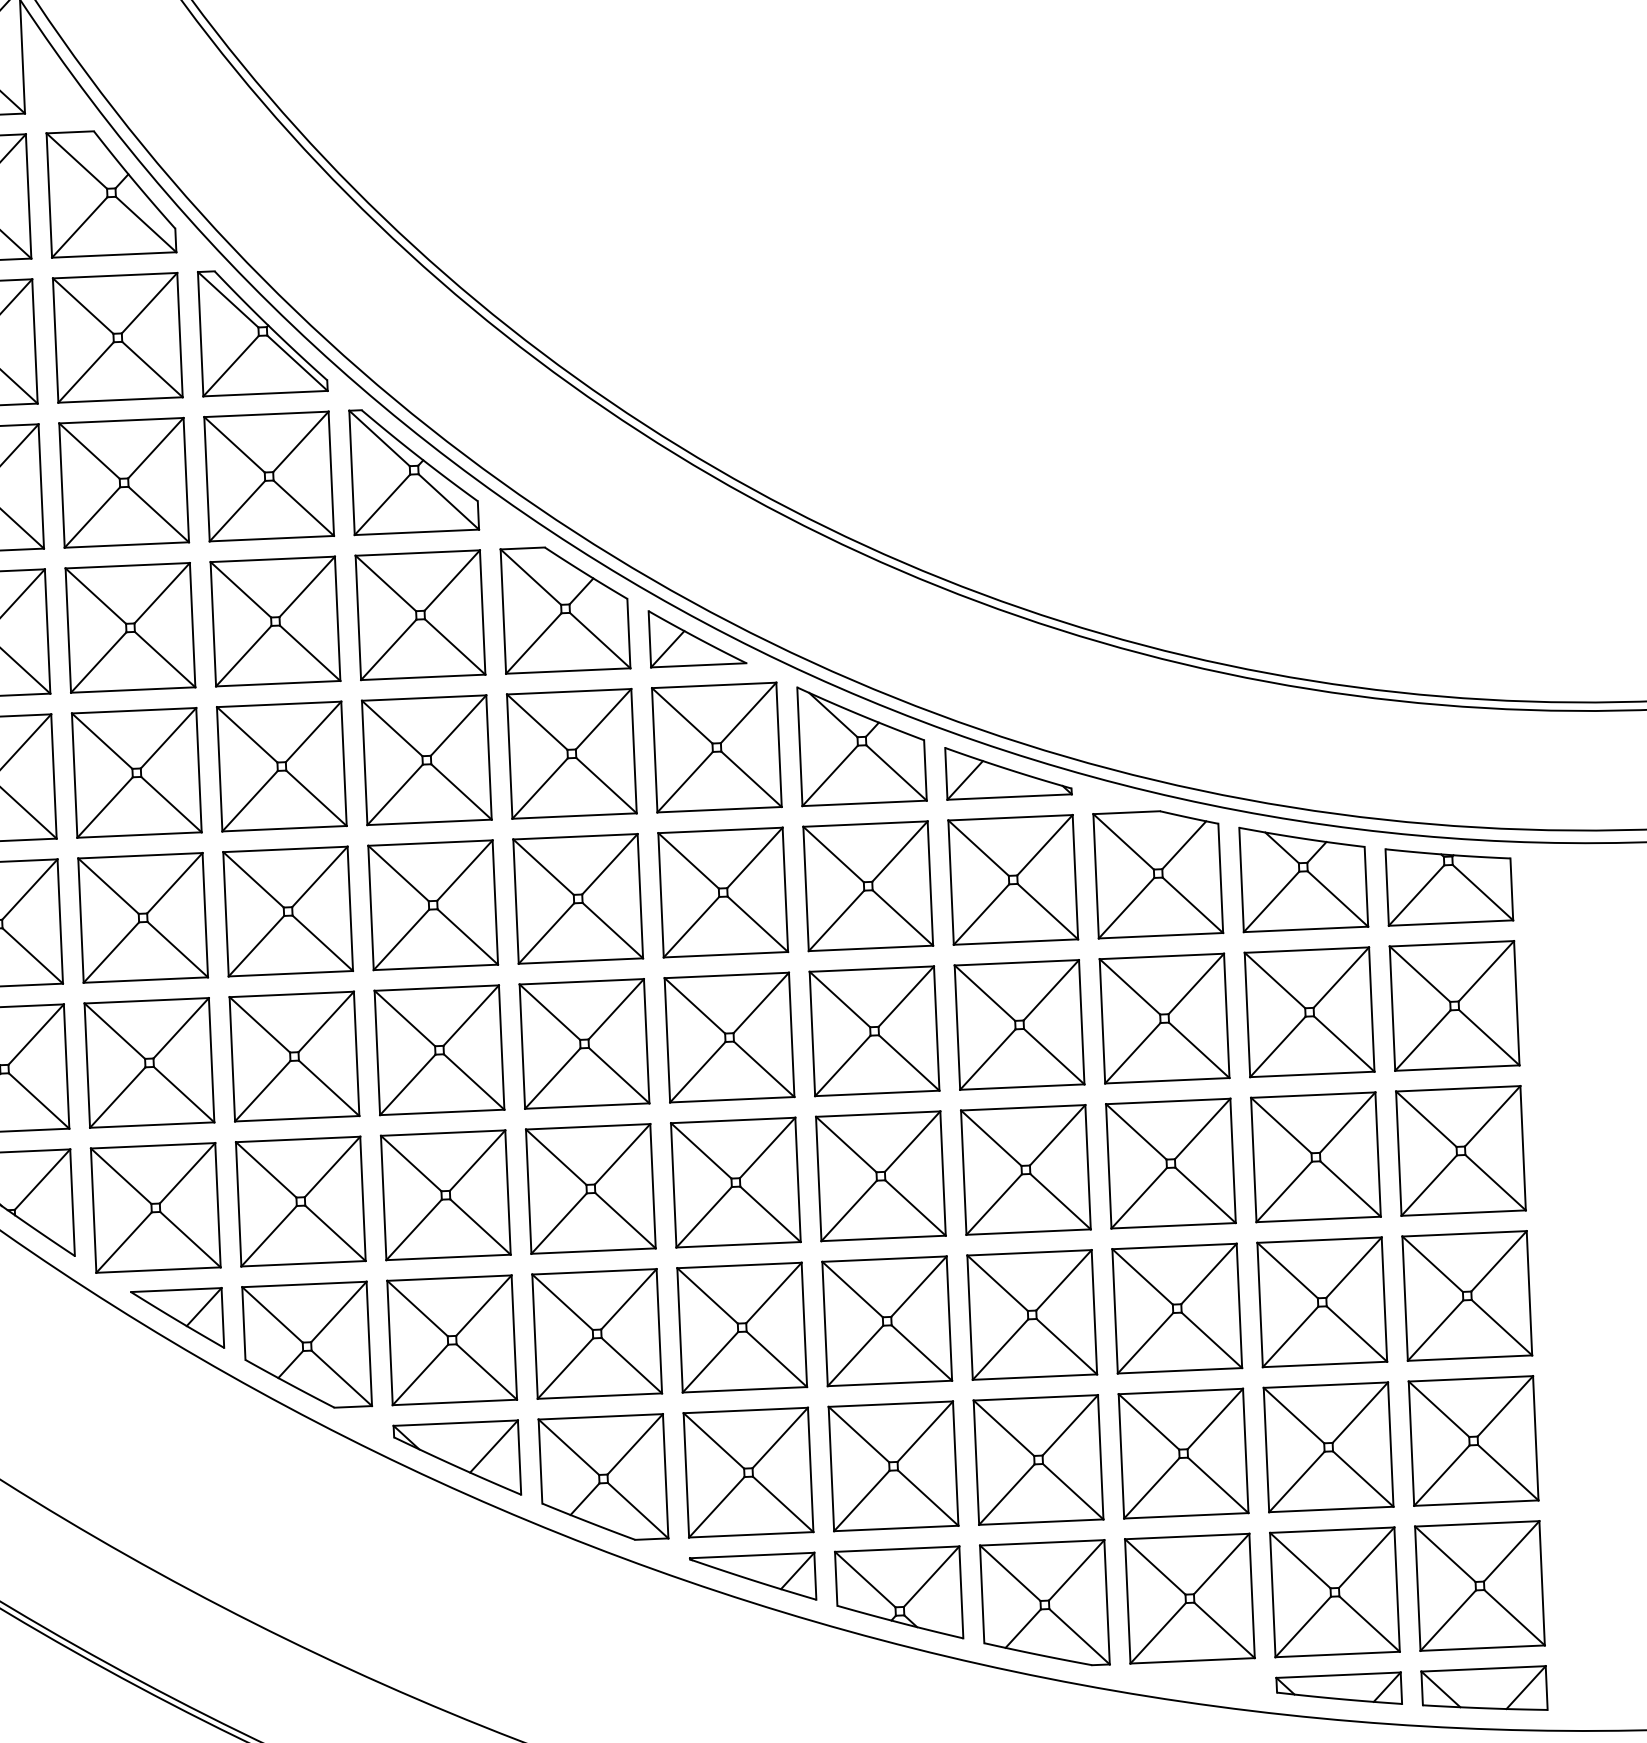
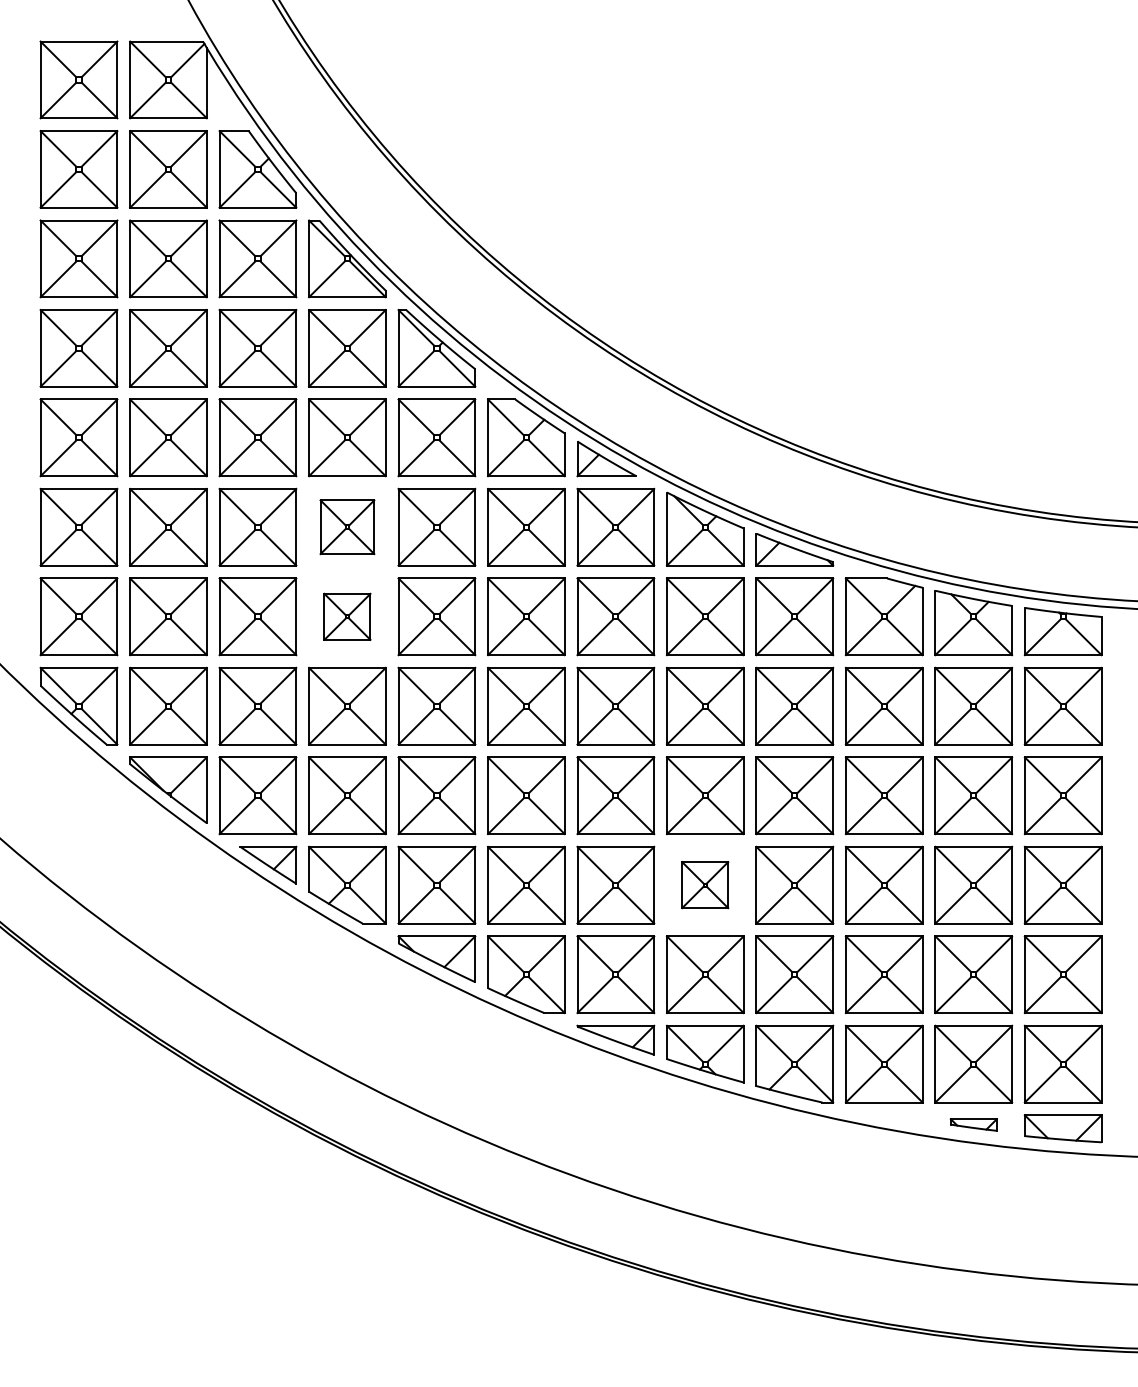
part: (281, 765) -> (347, 526), size x0.7
part: (288, 911) -> (347, 616), size x0.6
part: (885, 1320) -> (704, 884), size x0.6
part: (1338, 1690) -> (973, 1124), size x0.6

